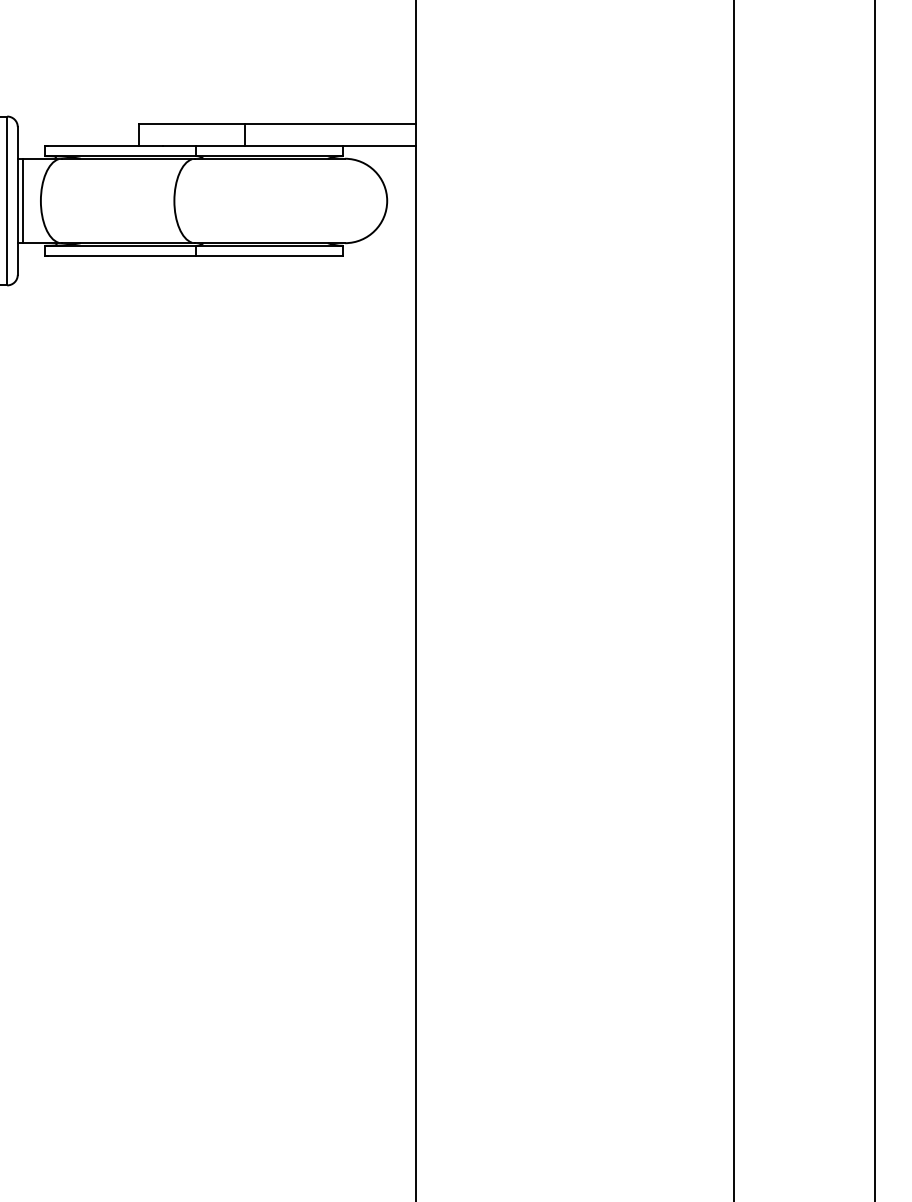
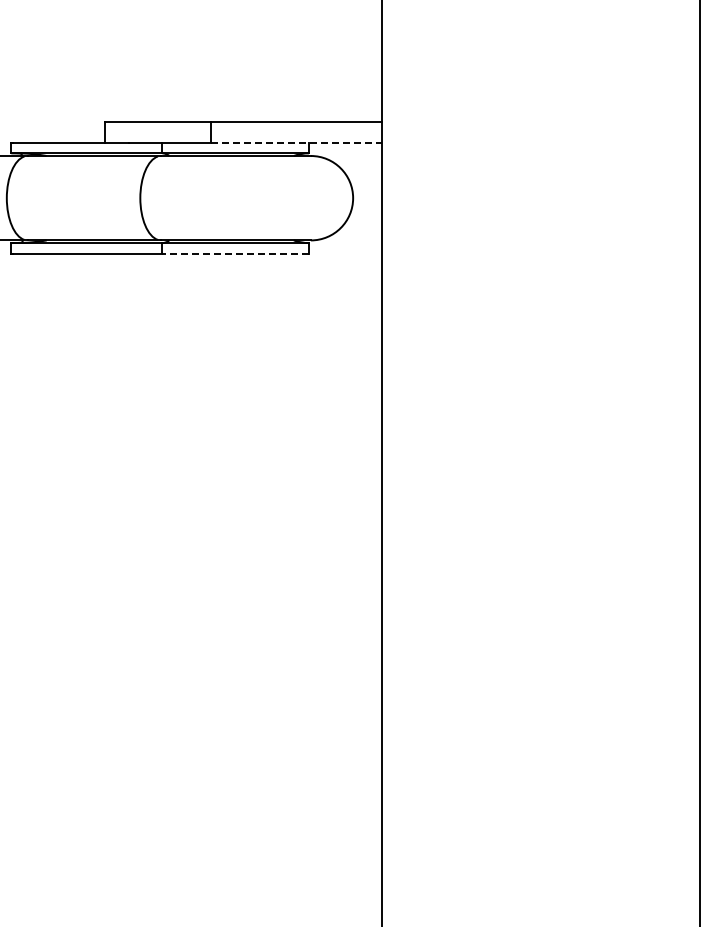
line: (330, 145) -> (296, 142), solid -> dashed
line: (269, 256) -> (235, 253), solid -> dashed

